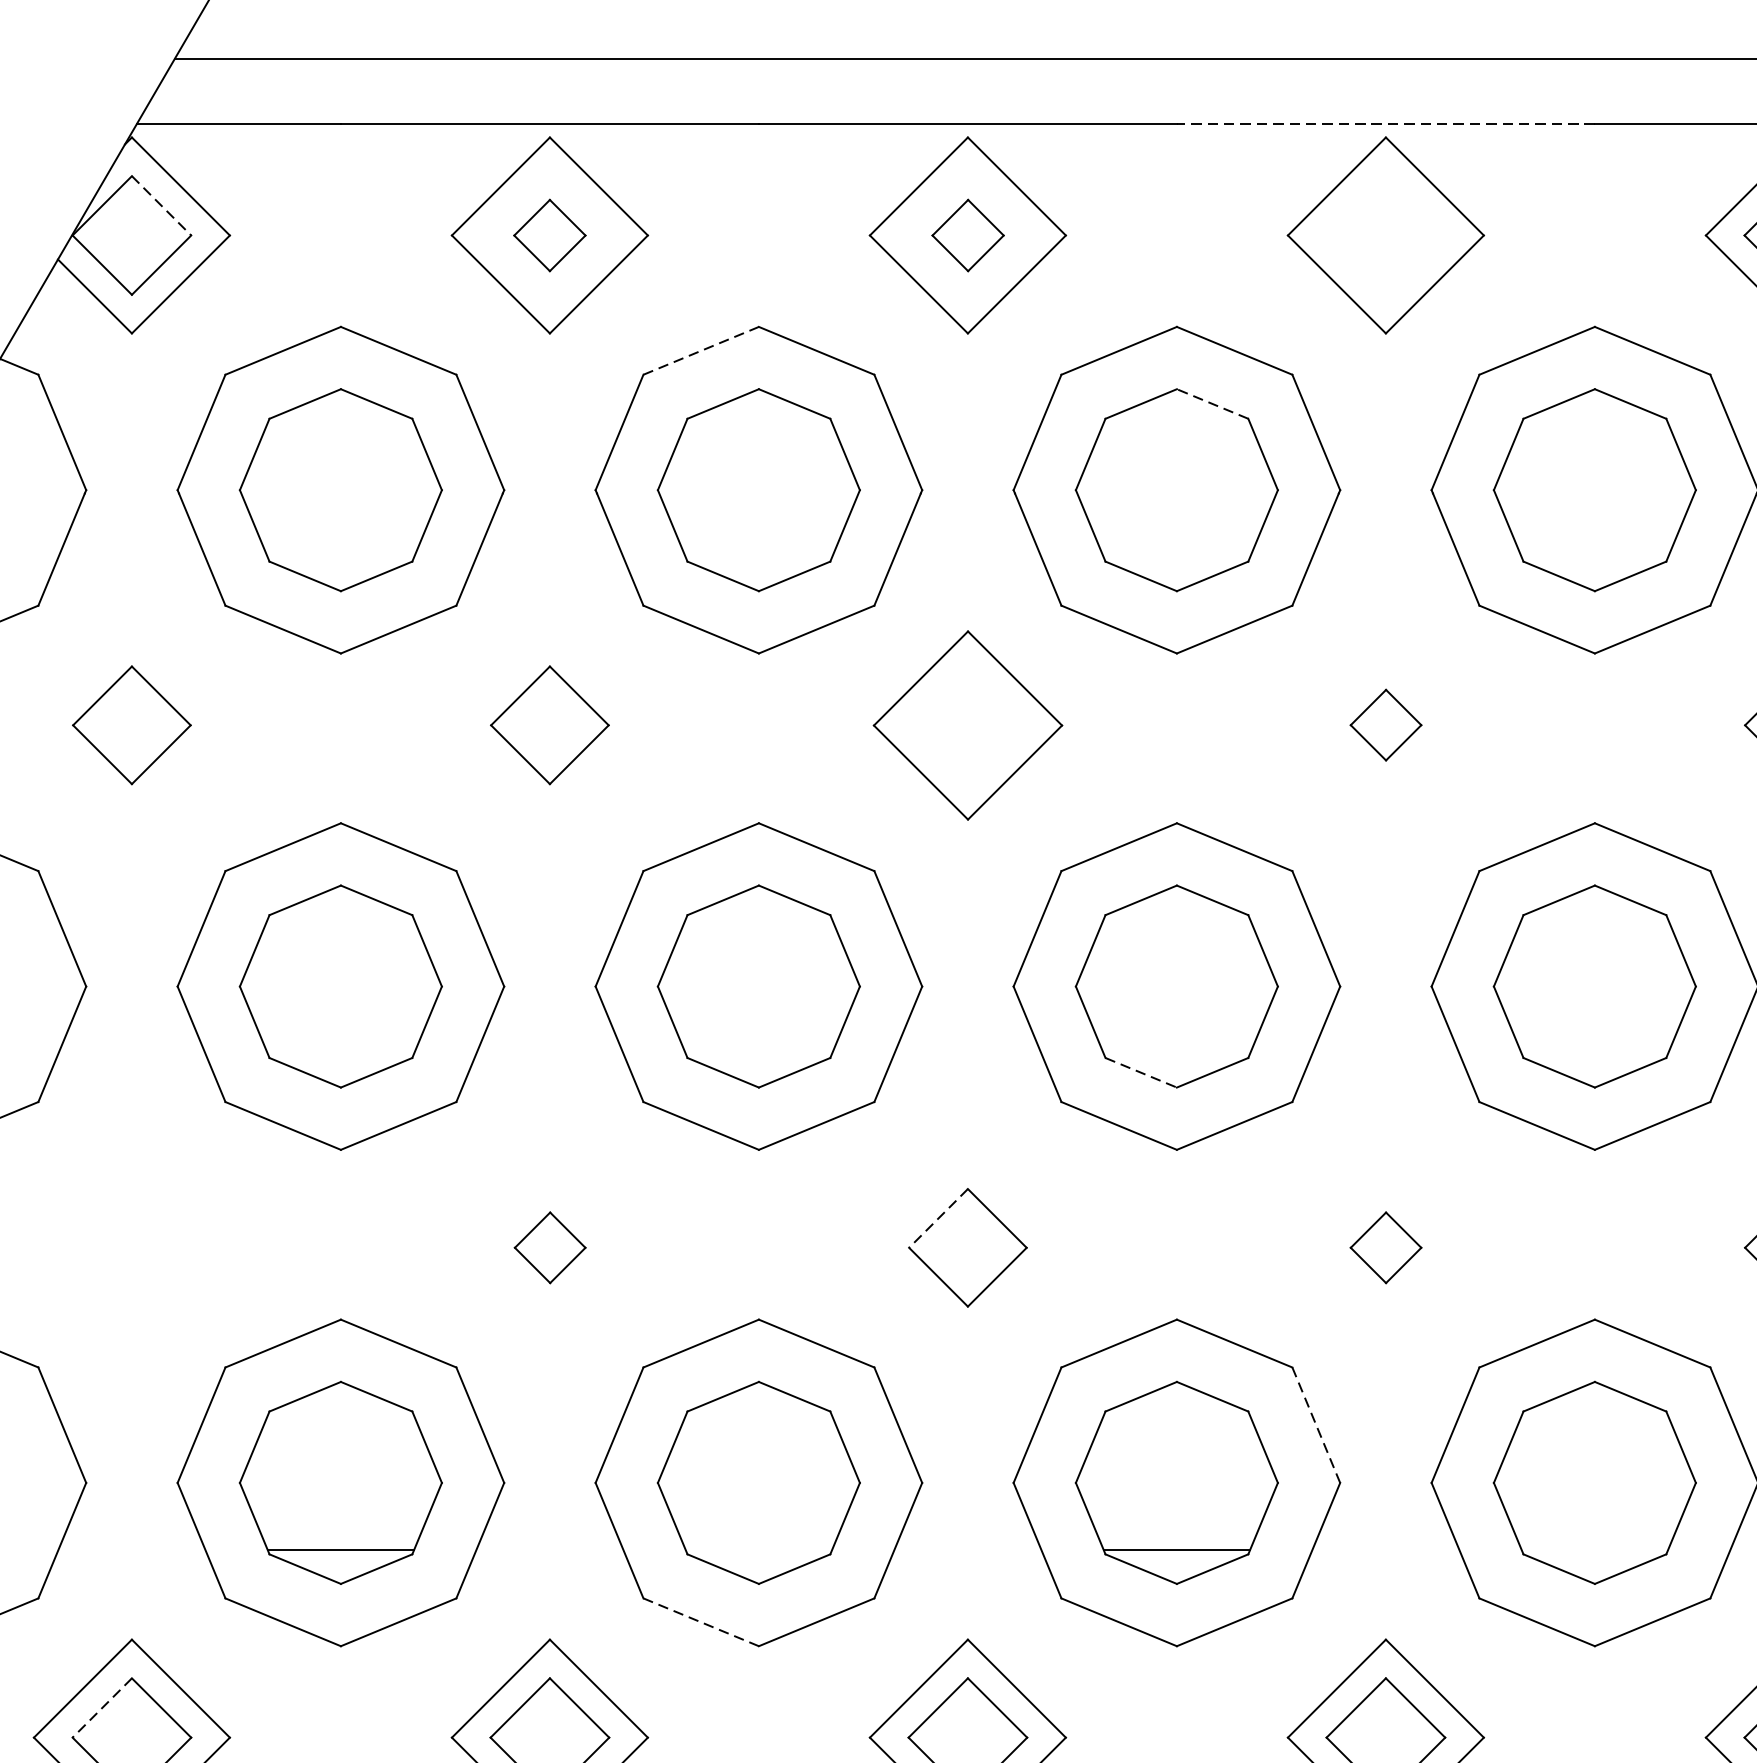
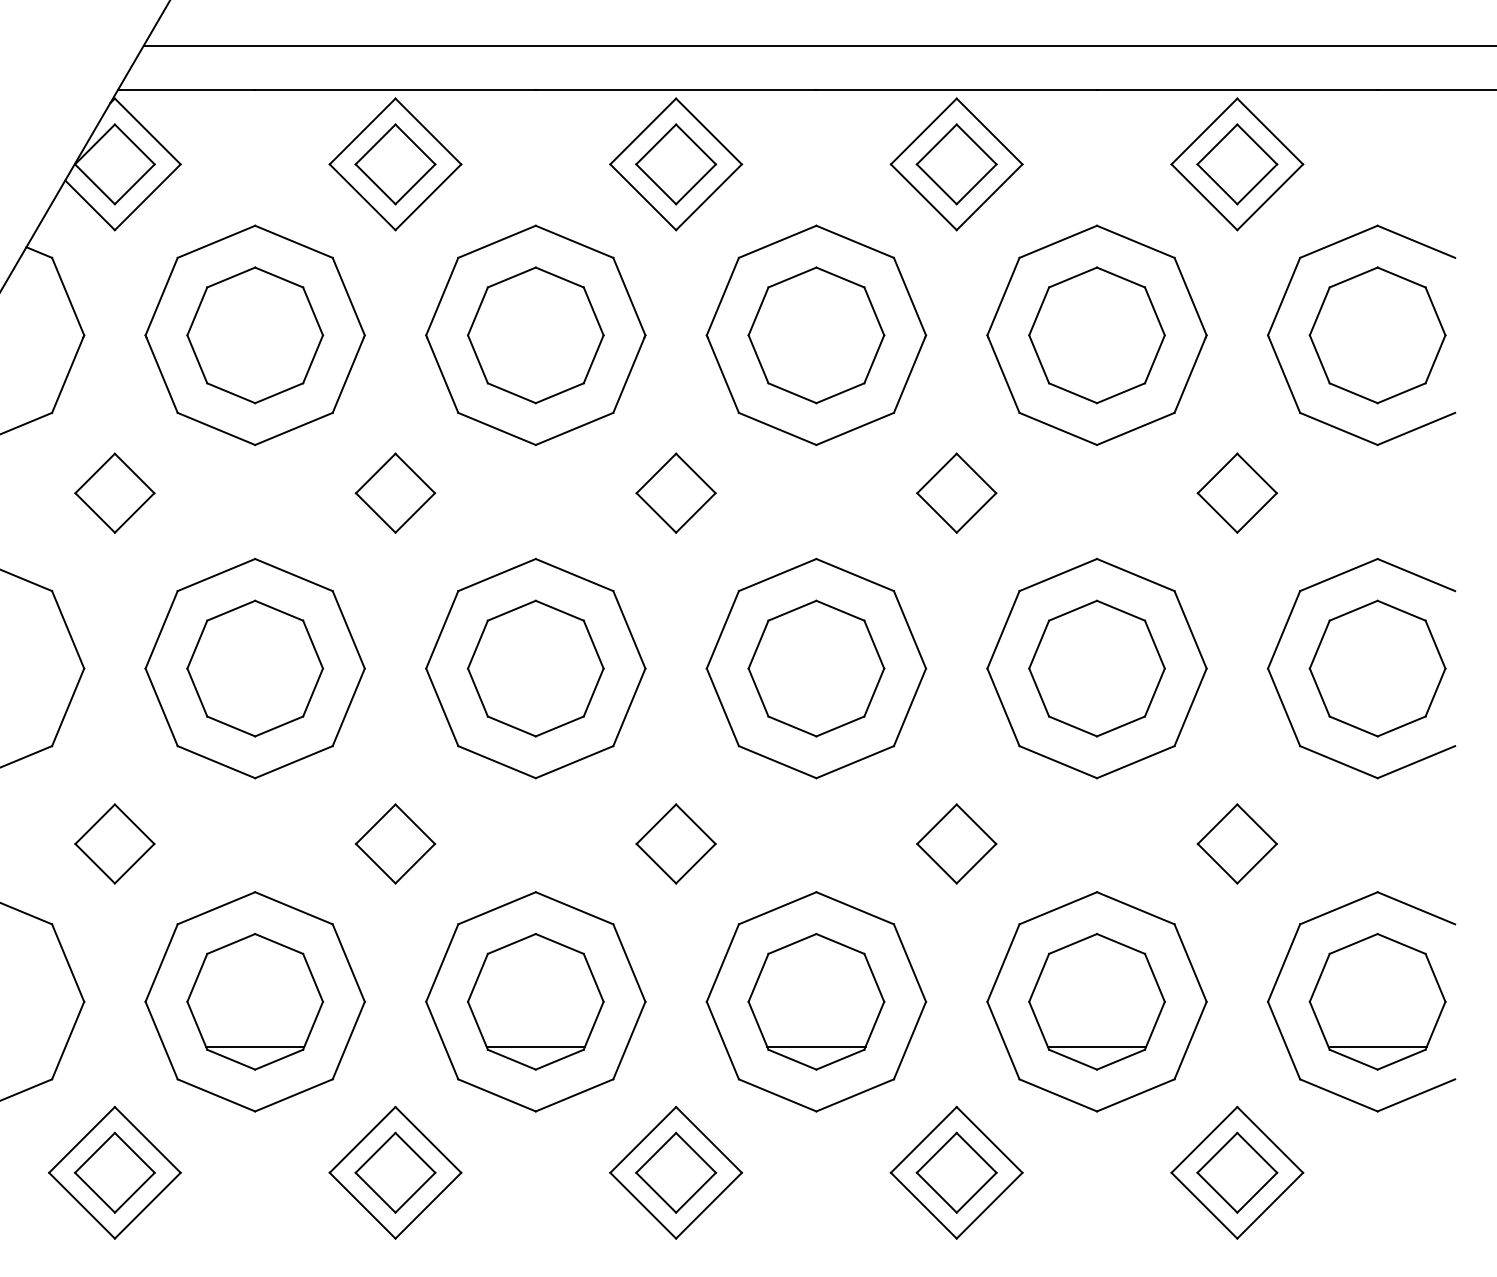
line: (1385, 123) -> (956, 89), dashed -> solid
line: (162, 205) -> (135, 144), dashed -> solid
part: (549, 235) -> (395, 164), size x1.67
part: (968, 235) -> (676, 164), size x1.67
part: (1385, 235) -> (956, 164), added
line: (701, 350) -> (497, 241), dashed -> solid
line: (1212, 403) -> (840, 277), dashed -> solid
part: (966, 724) -> (675, 492), size x0.62
part: (1385, 724) -> (956, 492), size x1.67
line: (1141, 1072) -> (792, 726), dashed -> solid
line: (938, 1218) -> (656, 824), dashed -> solid
part: (131, 1247) -> (114, 843), added
part: (549, 1247) -> (395, 843), size x1.67
part: (1385, 1247) -> (956, 843), size x1.67
line: (1315, 1425) -> (909, 963), dashed -> solid
line: (758, 1549) -> (535, 1046), added
line: (1594, 1549) -> (1096, 1046), added
line: (701, 1622) -> (497, 1095), dashed -> solid
line: (101, 1708) -> (94, 1153), dashed -> solid

